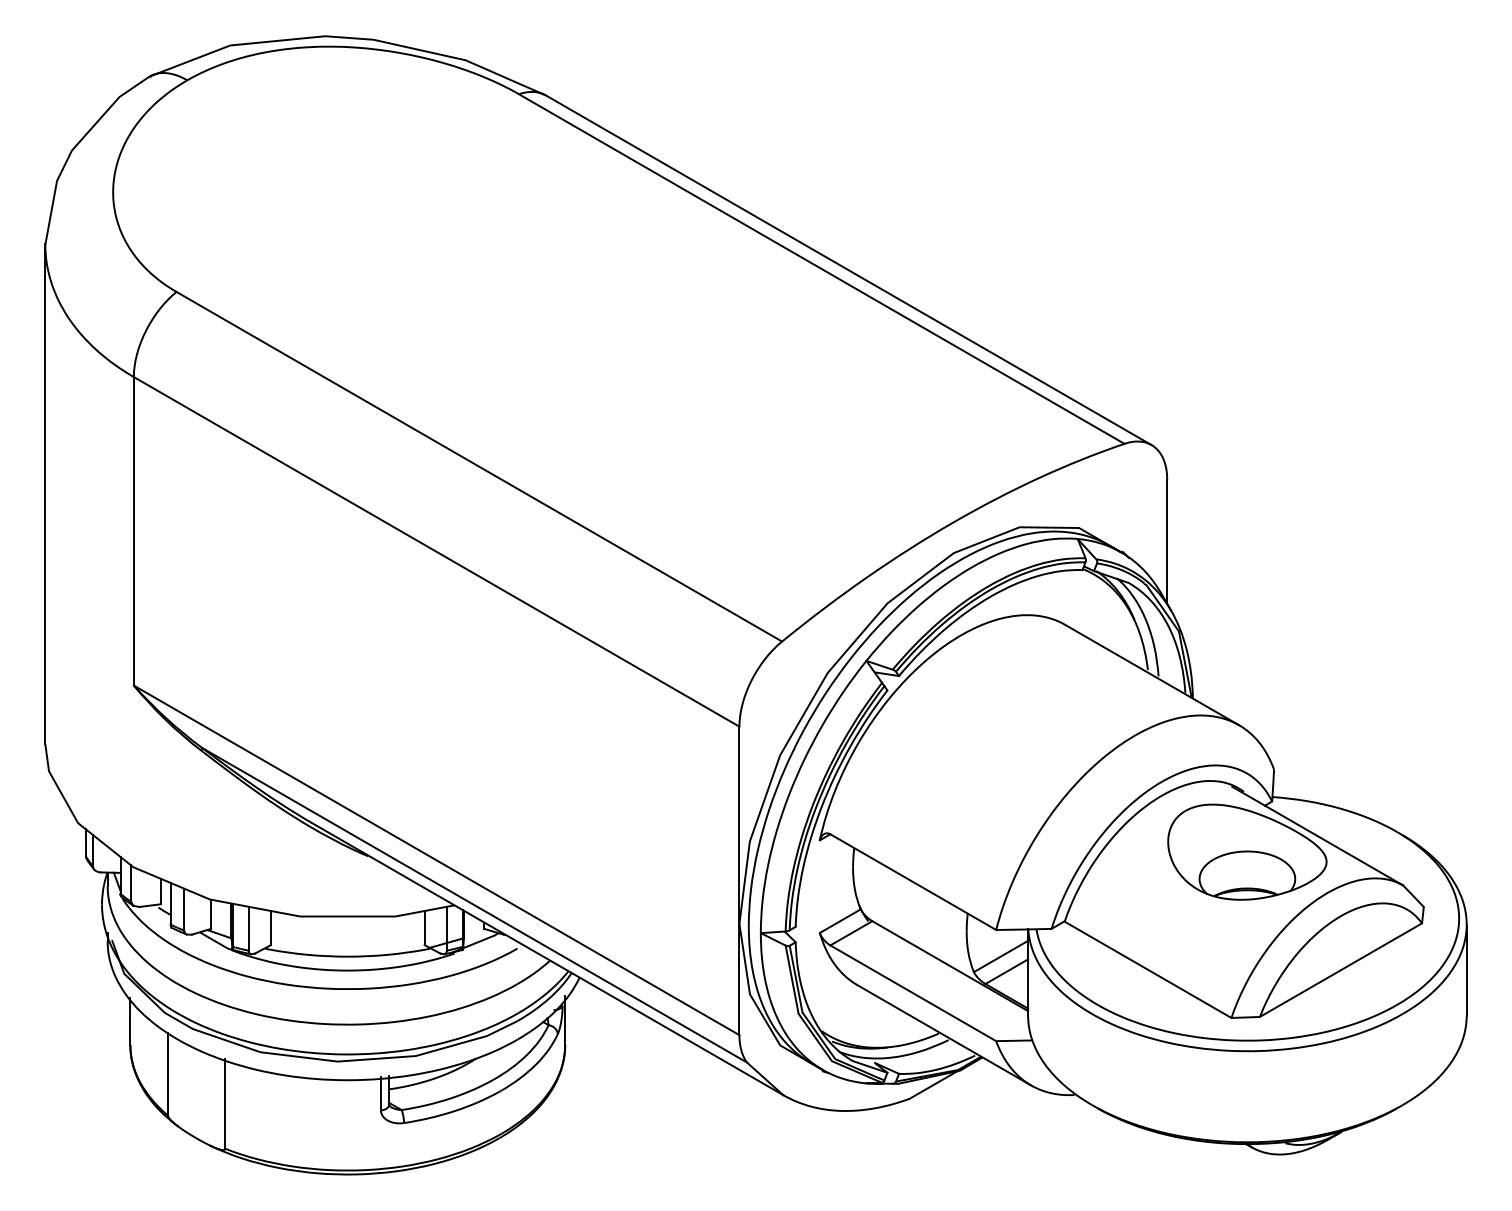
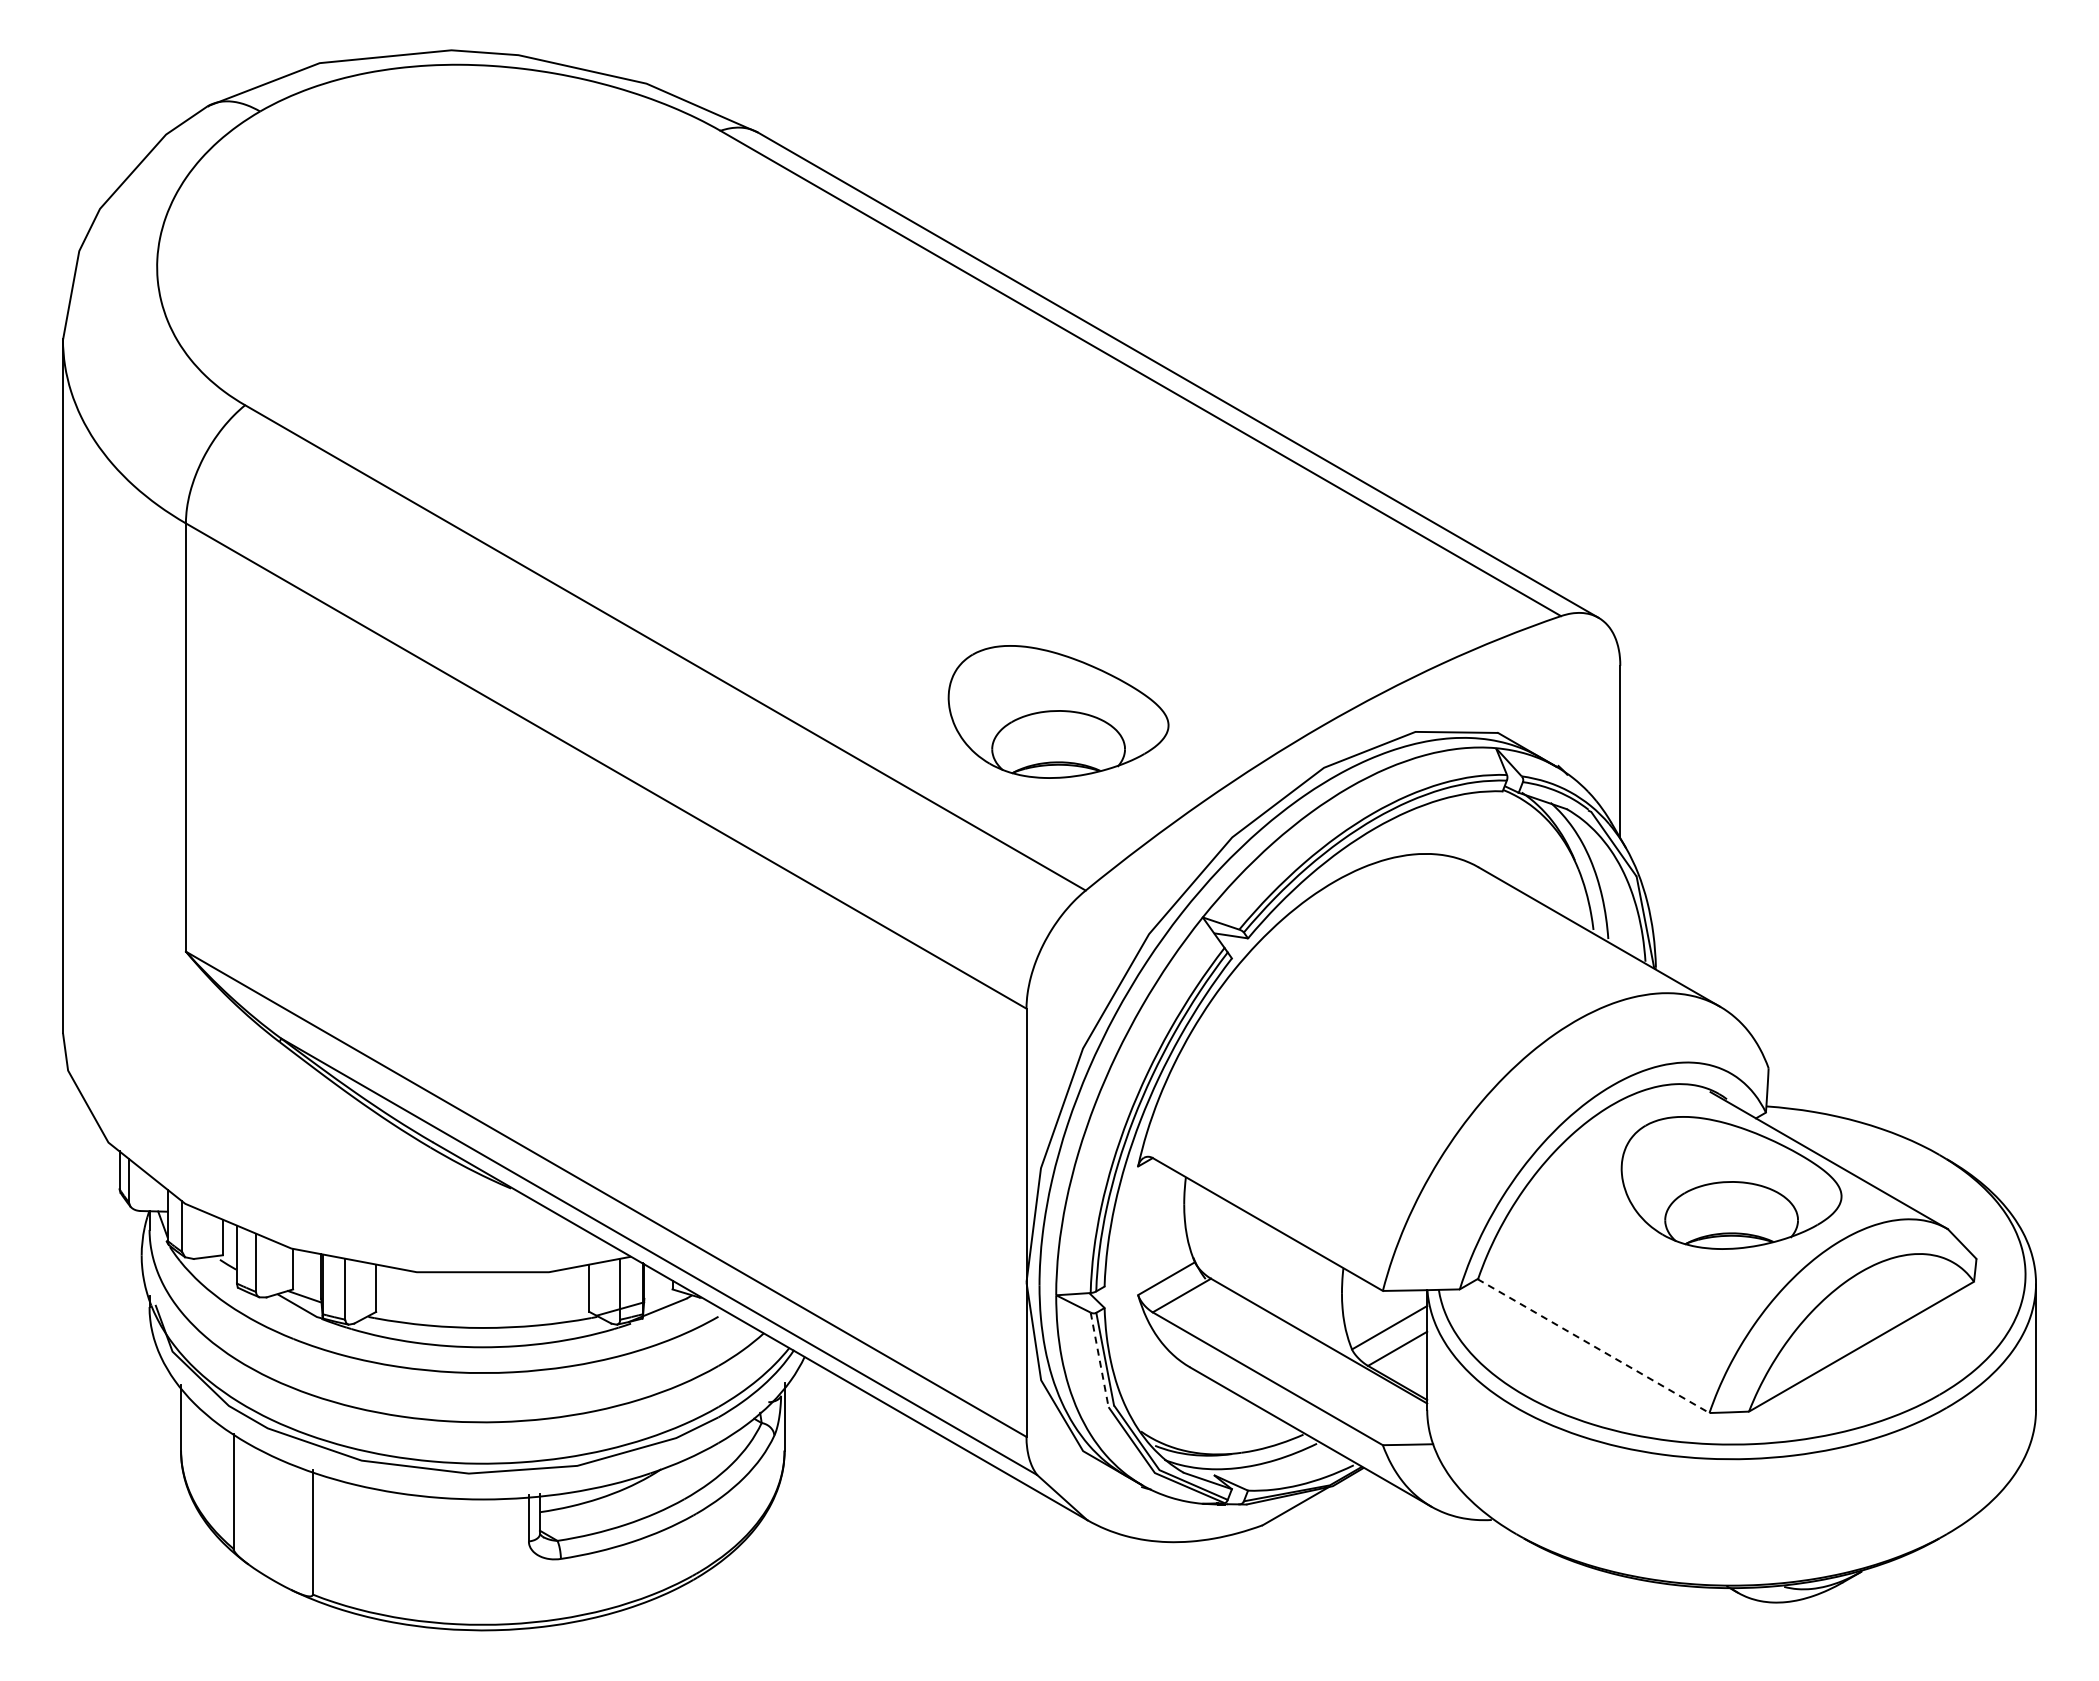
part: (762, 512) -> (1058, 711), added
line: (1147, 970) -> (1593, 1346), solid -> dashed
line: (792, 980) -> (1099, 1360), solid -> dashed

